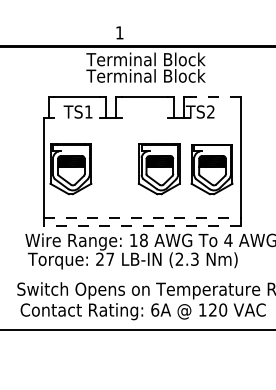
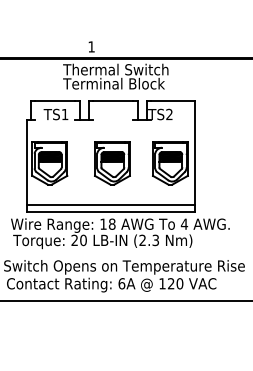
text: (153, 59) -> (120, 69), Terminal Block -> Thermal Switch
line: (215, 96) -> (173, 101), dashed -> solid
part: (159, 169) -> (112, 163), moved
line: (141, 218) -> (110, 205), dashed -> solid
line: (141, 225) -> (110, 211), dashed -> solid
text: (110, 259) -> (83, 240), 27 -> 20

